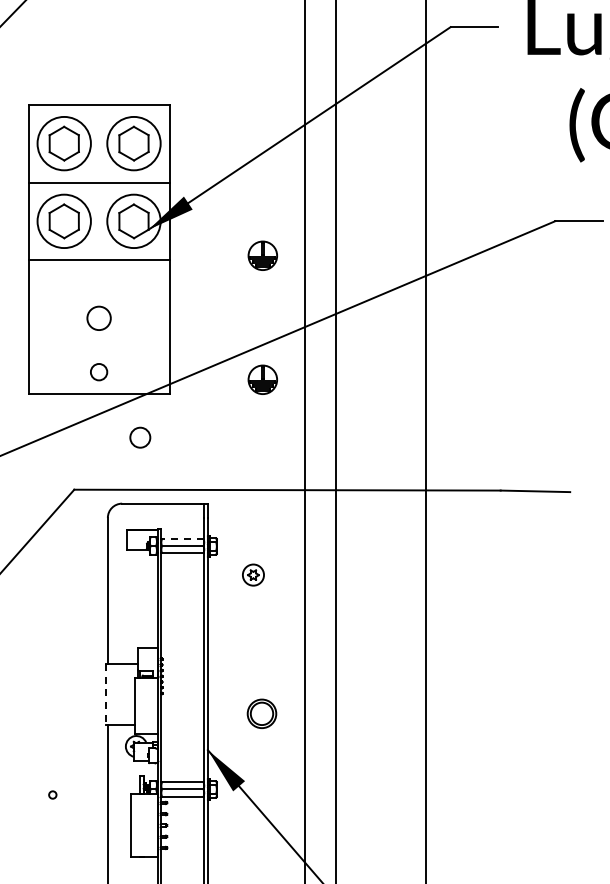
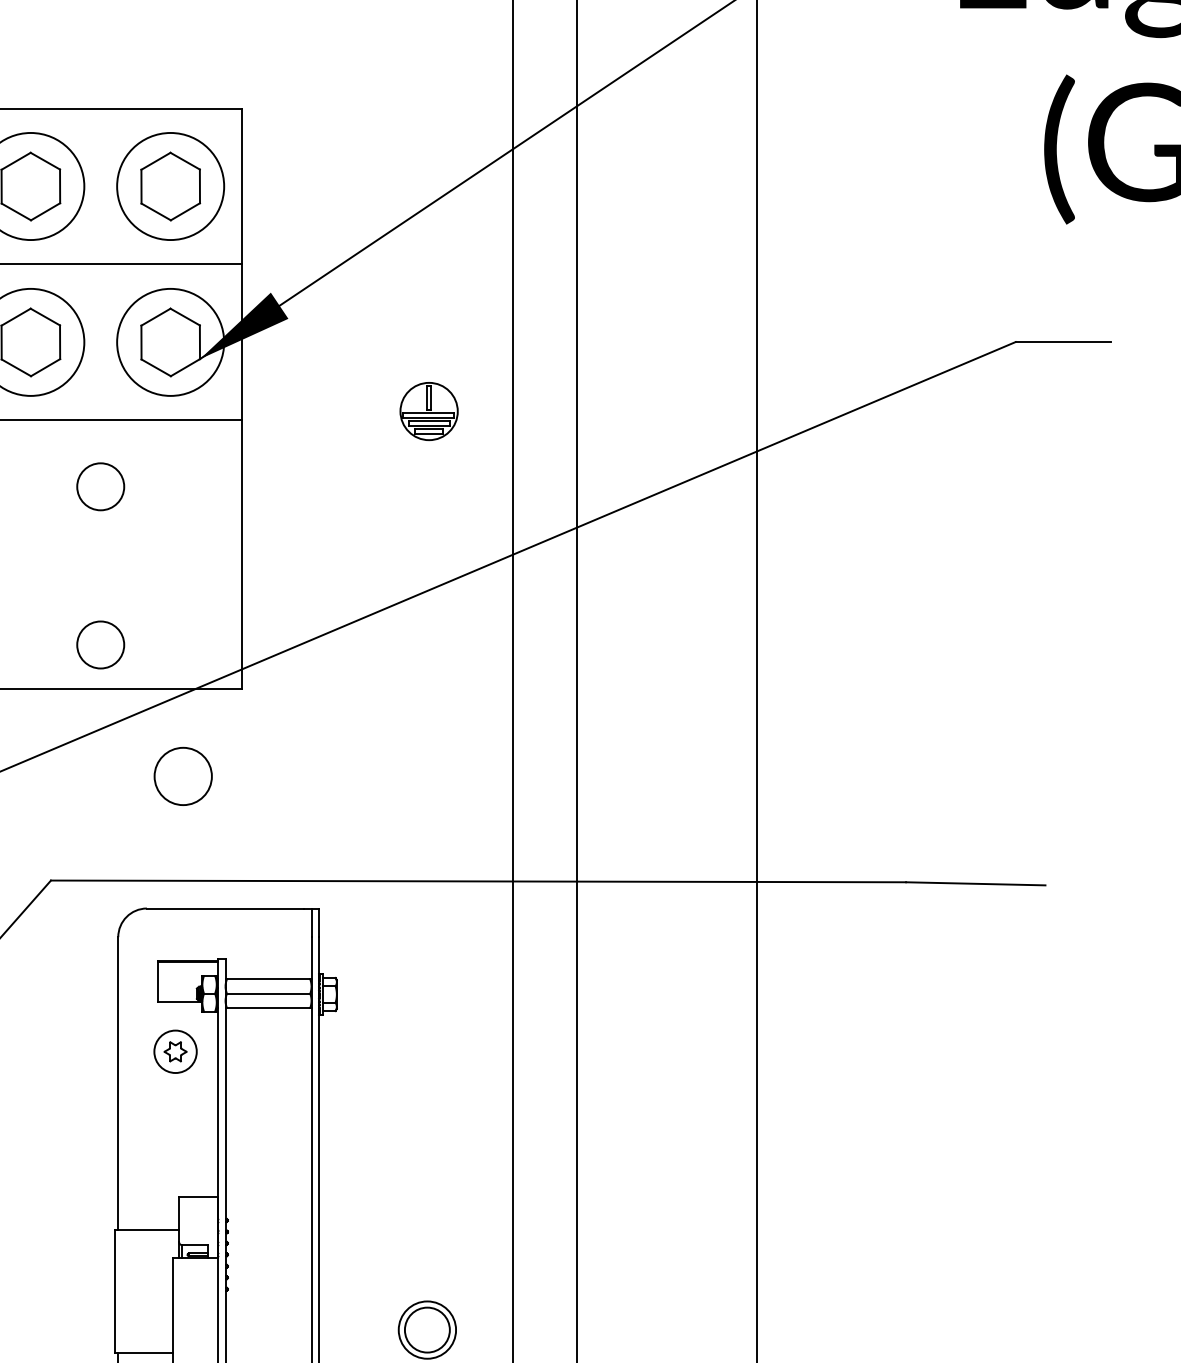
circle: (98, 317) -> (99, 485), moved
circle: (98, 371) -> (99, 643), size x1.43
part: (262, 379) -> (428, 659), removed
circle: (140, 437) -> (183, 775), size x1.43
line: (182, 538) -> (267, 978), dashed -> solid
part: (253, 574) -> (175, 1050), moved
line: (106, 694) -> (115, 1291), dashed -> solid

